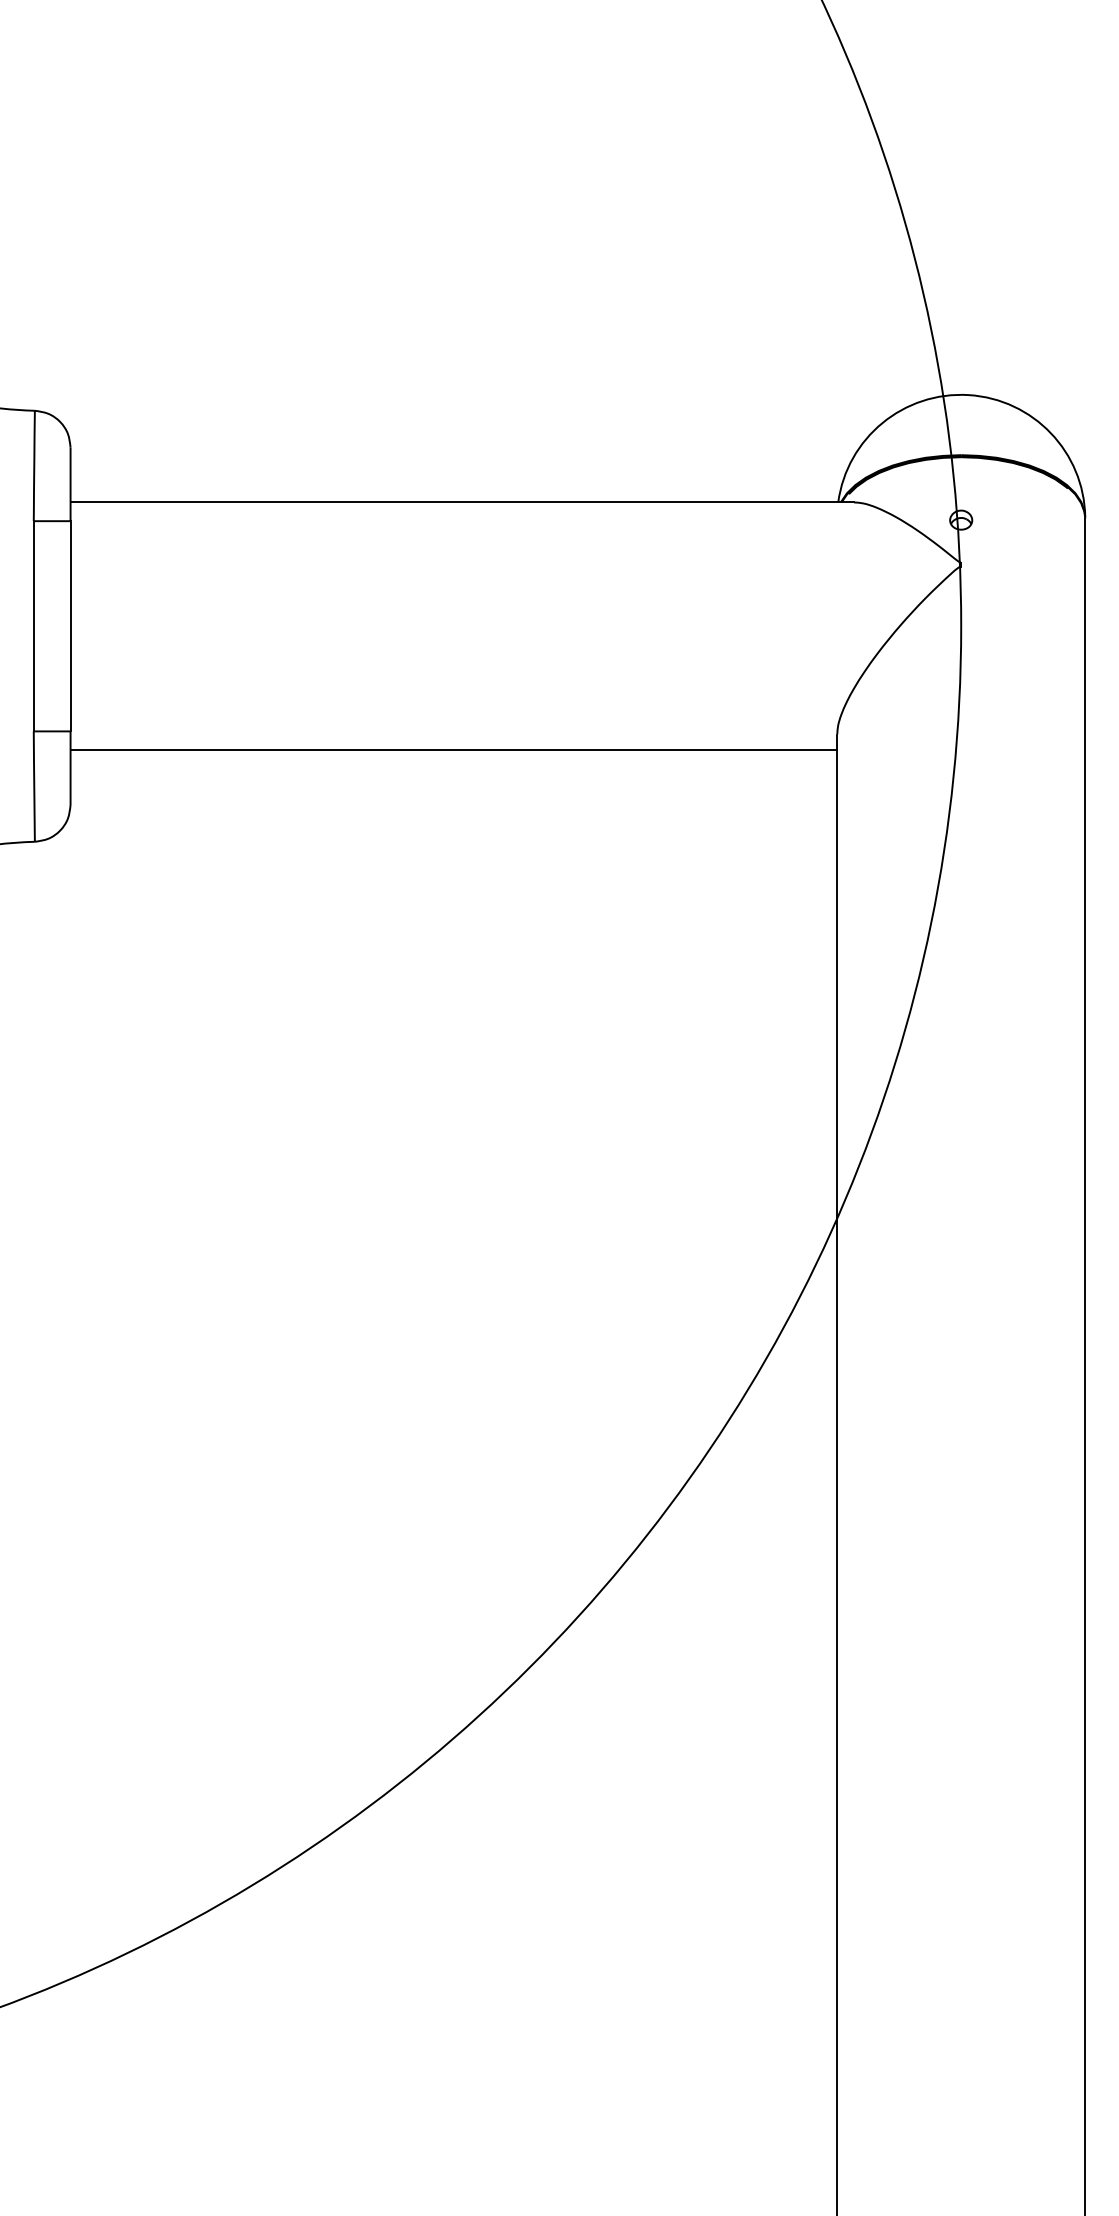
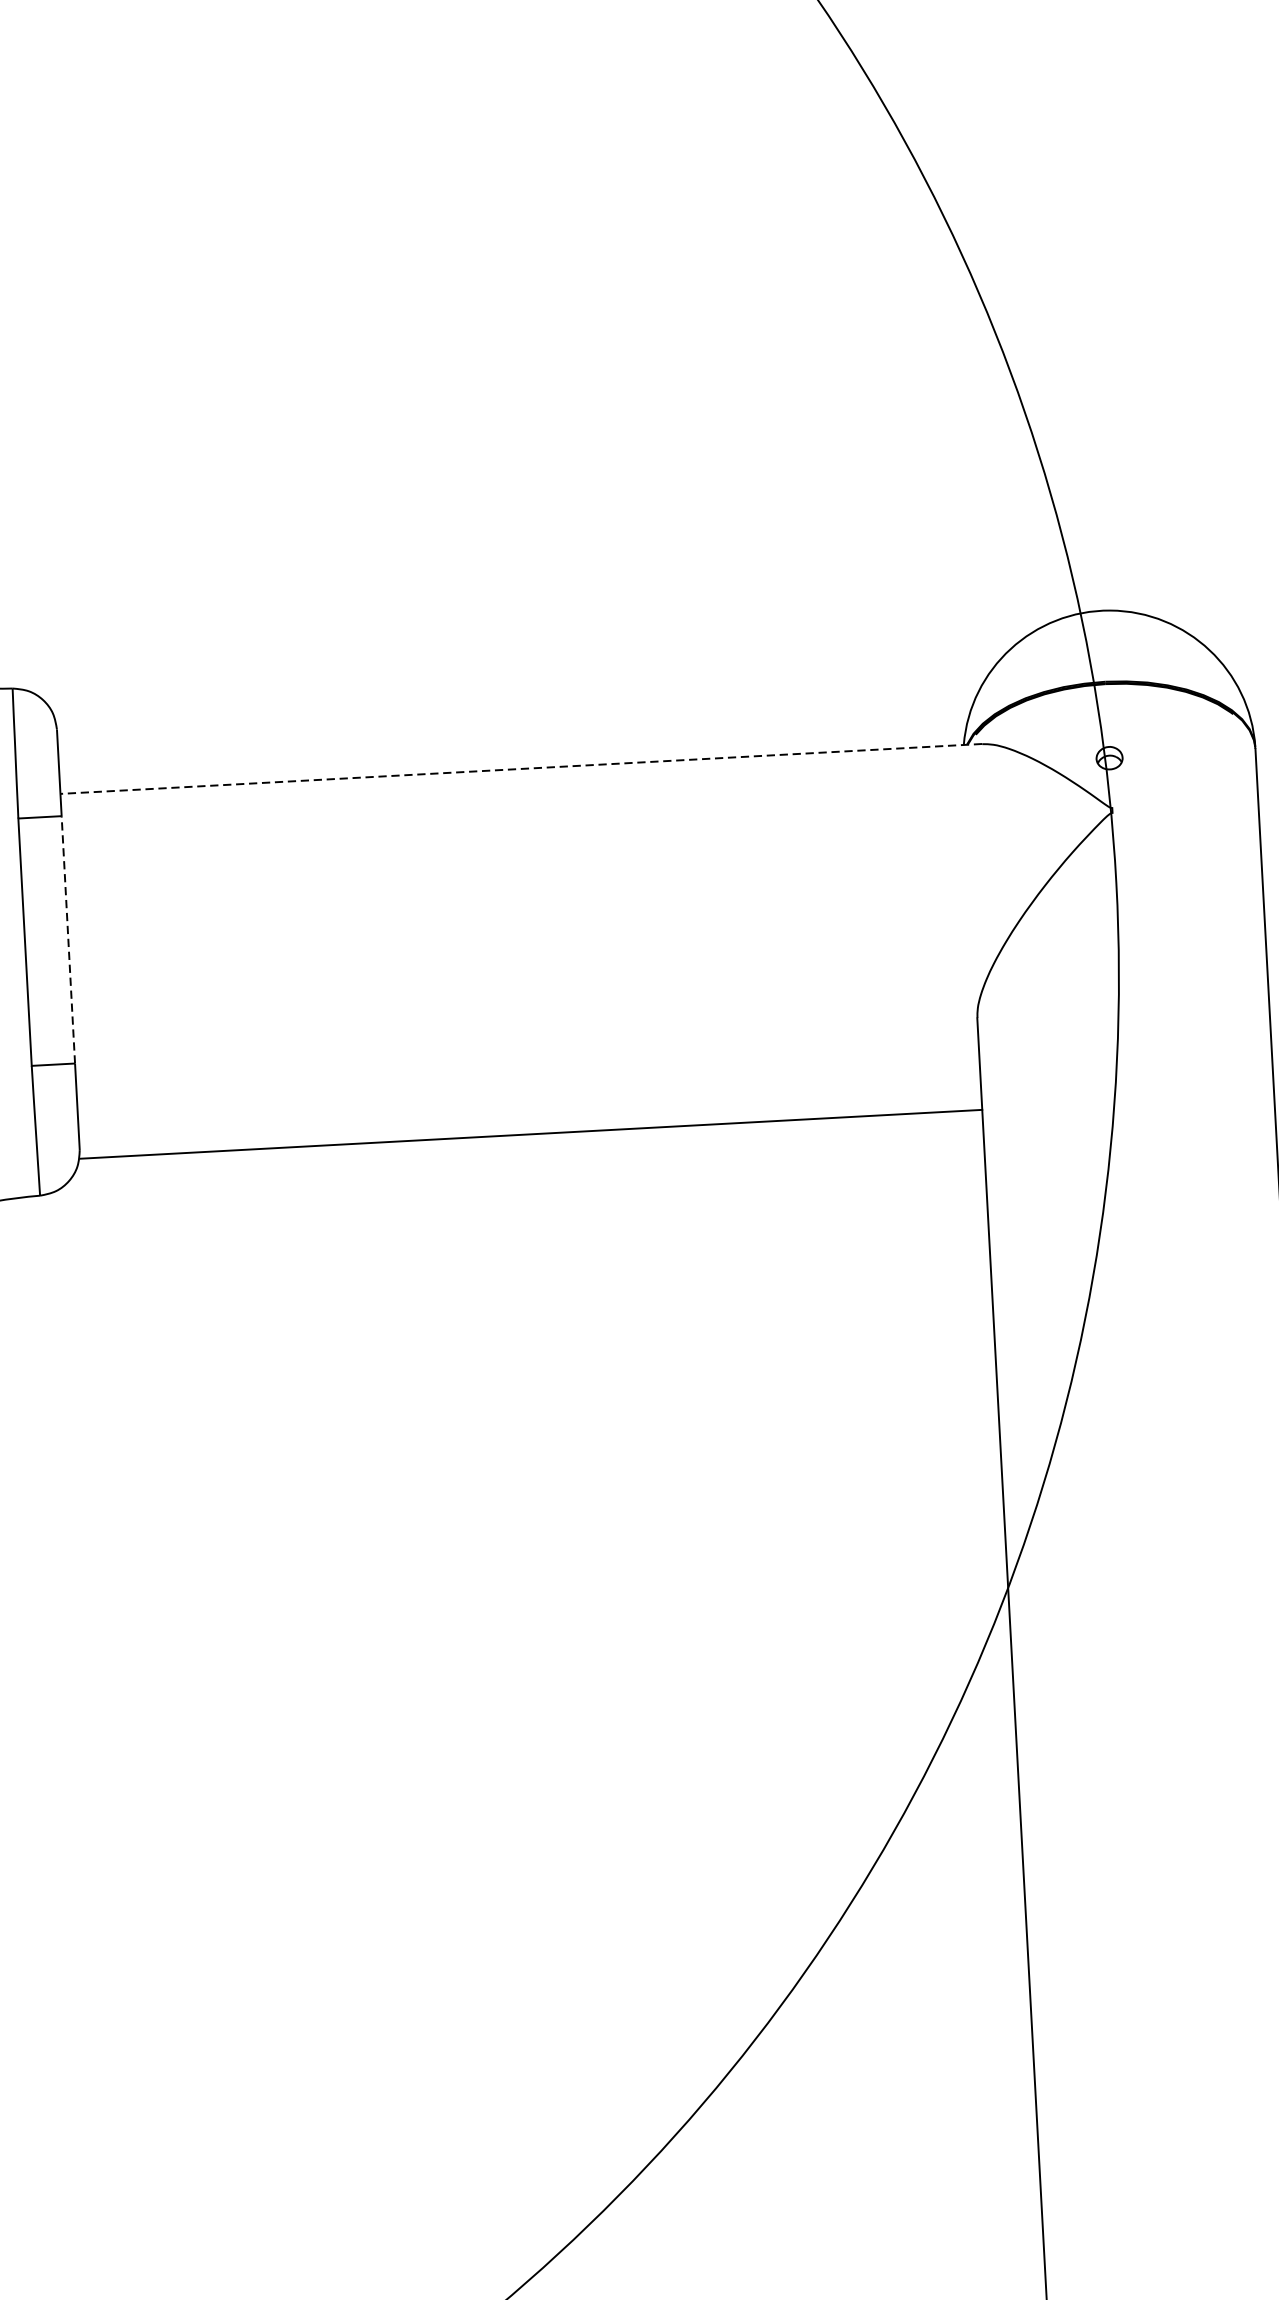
line: (462, 502) -> (521, 769), solid -> dashed
line: (70, 625) -> (68, 938), solid -> dashed
line: (453, 750) -> (530, 1134), moved

